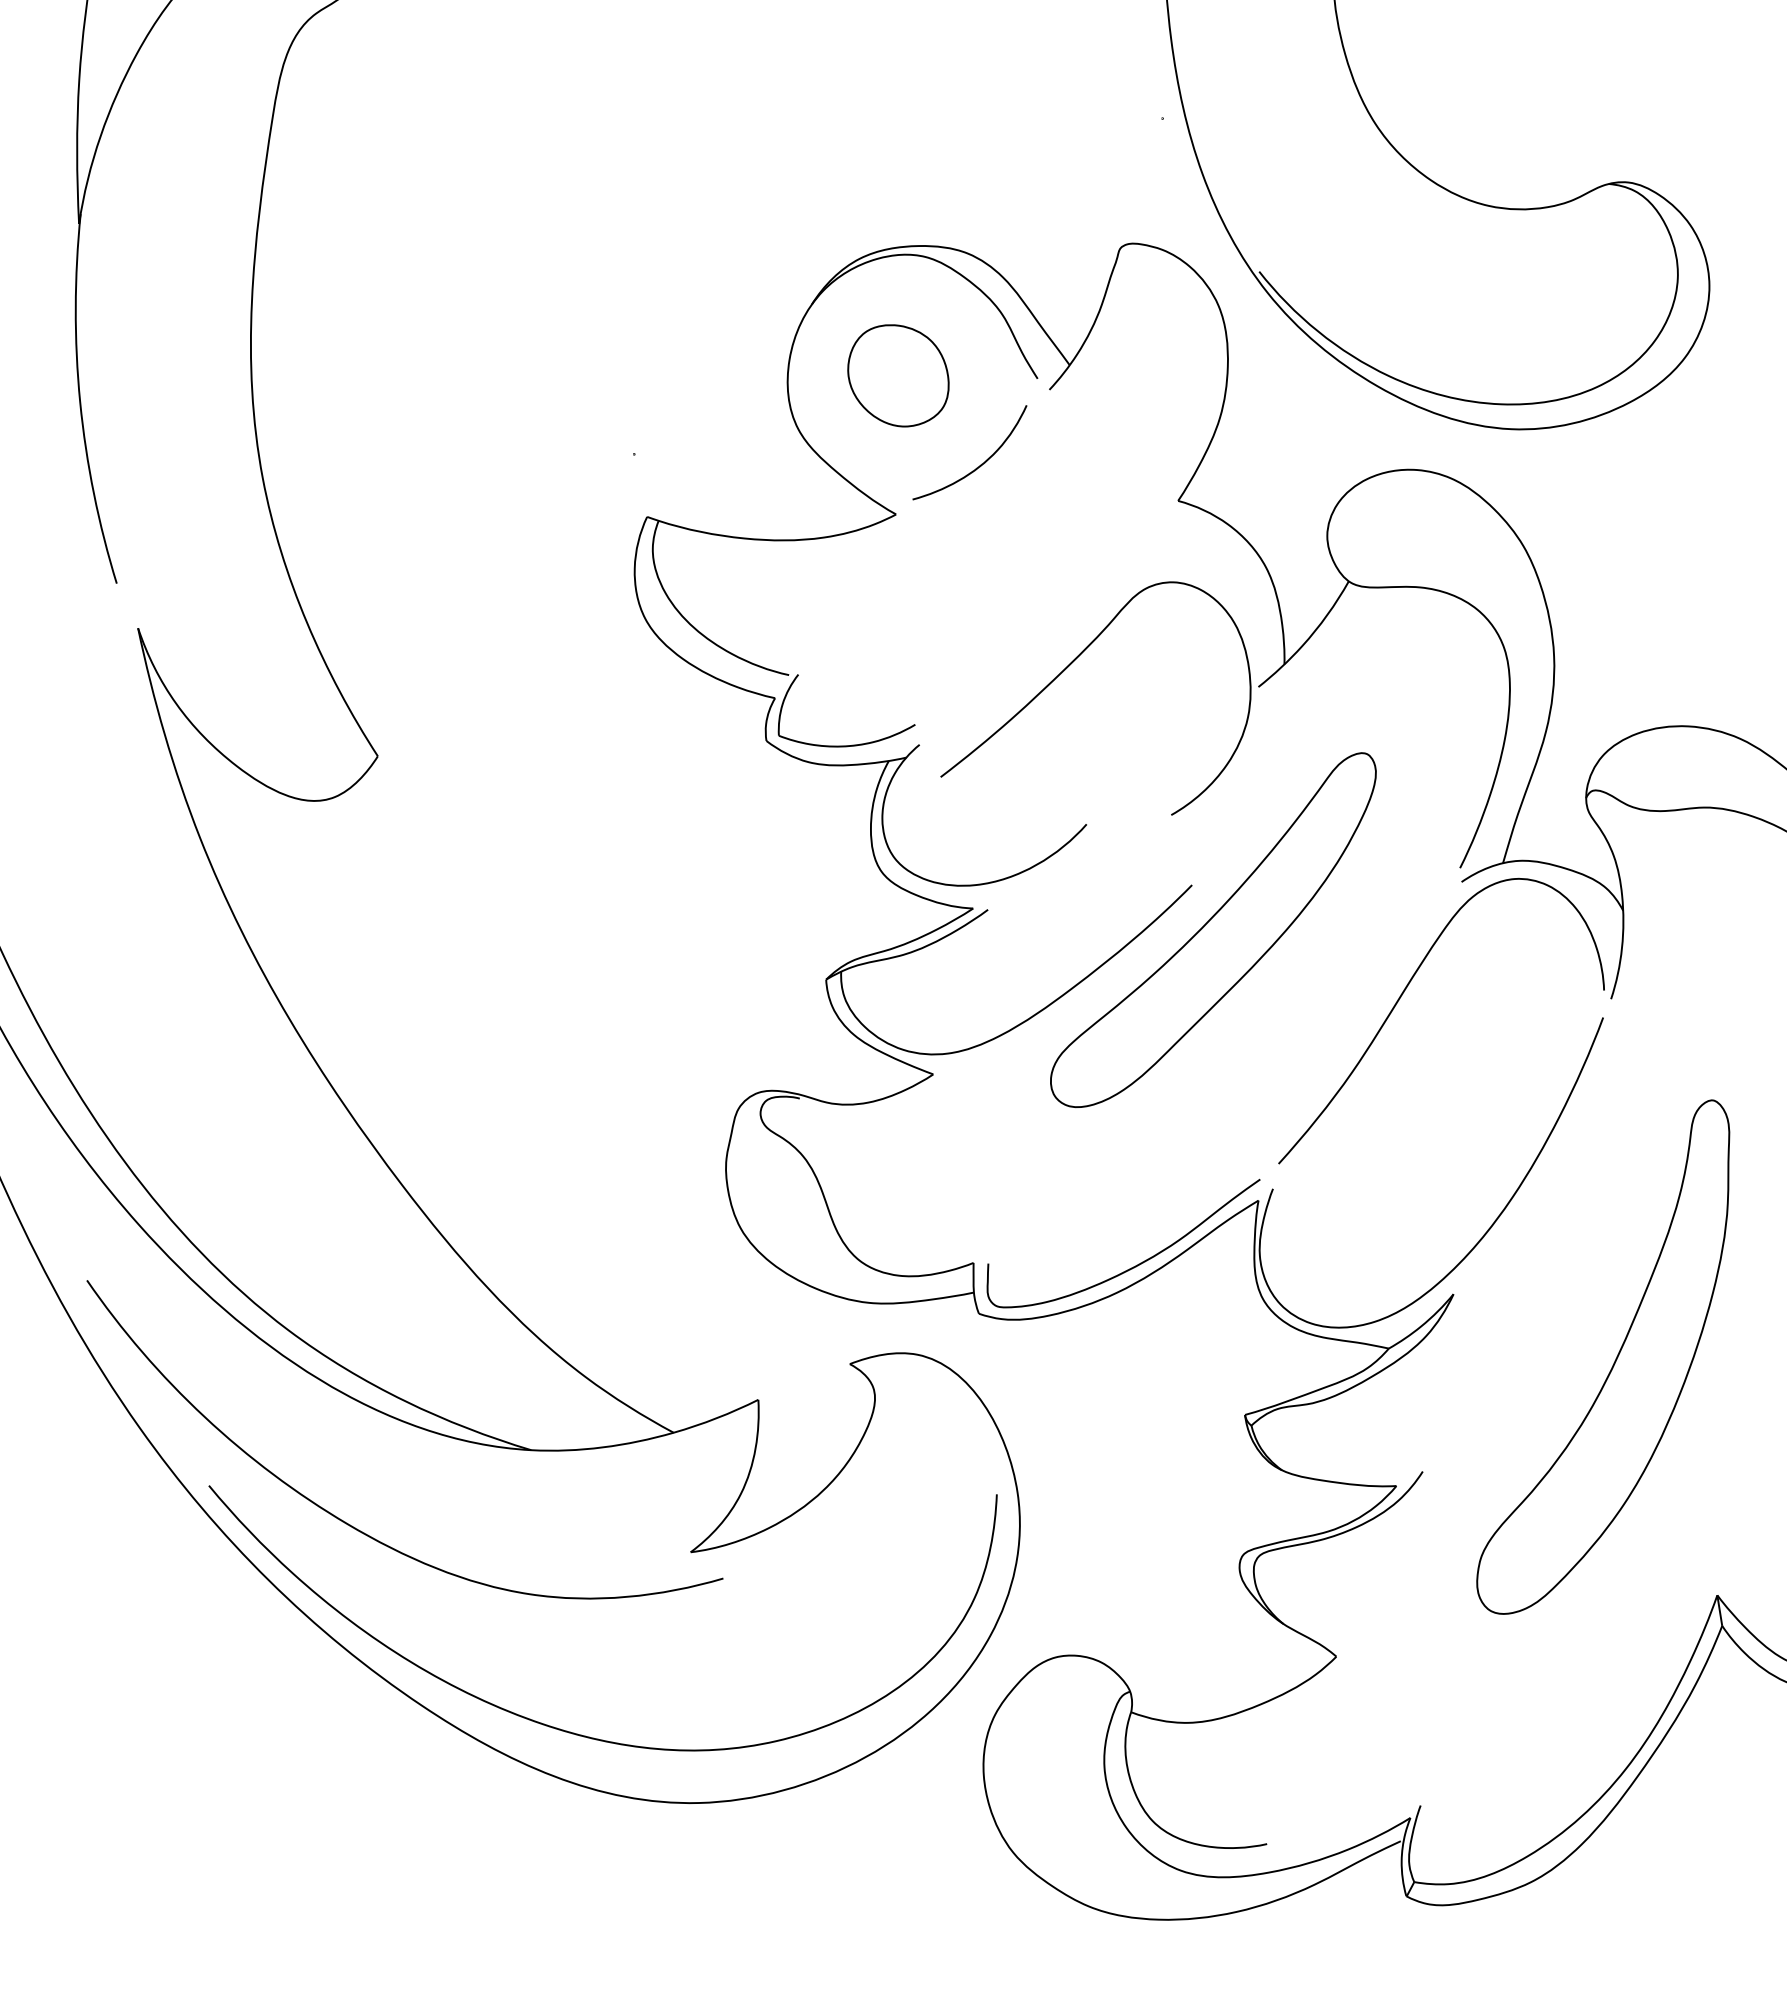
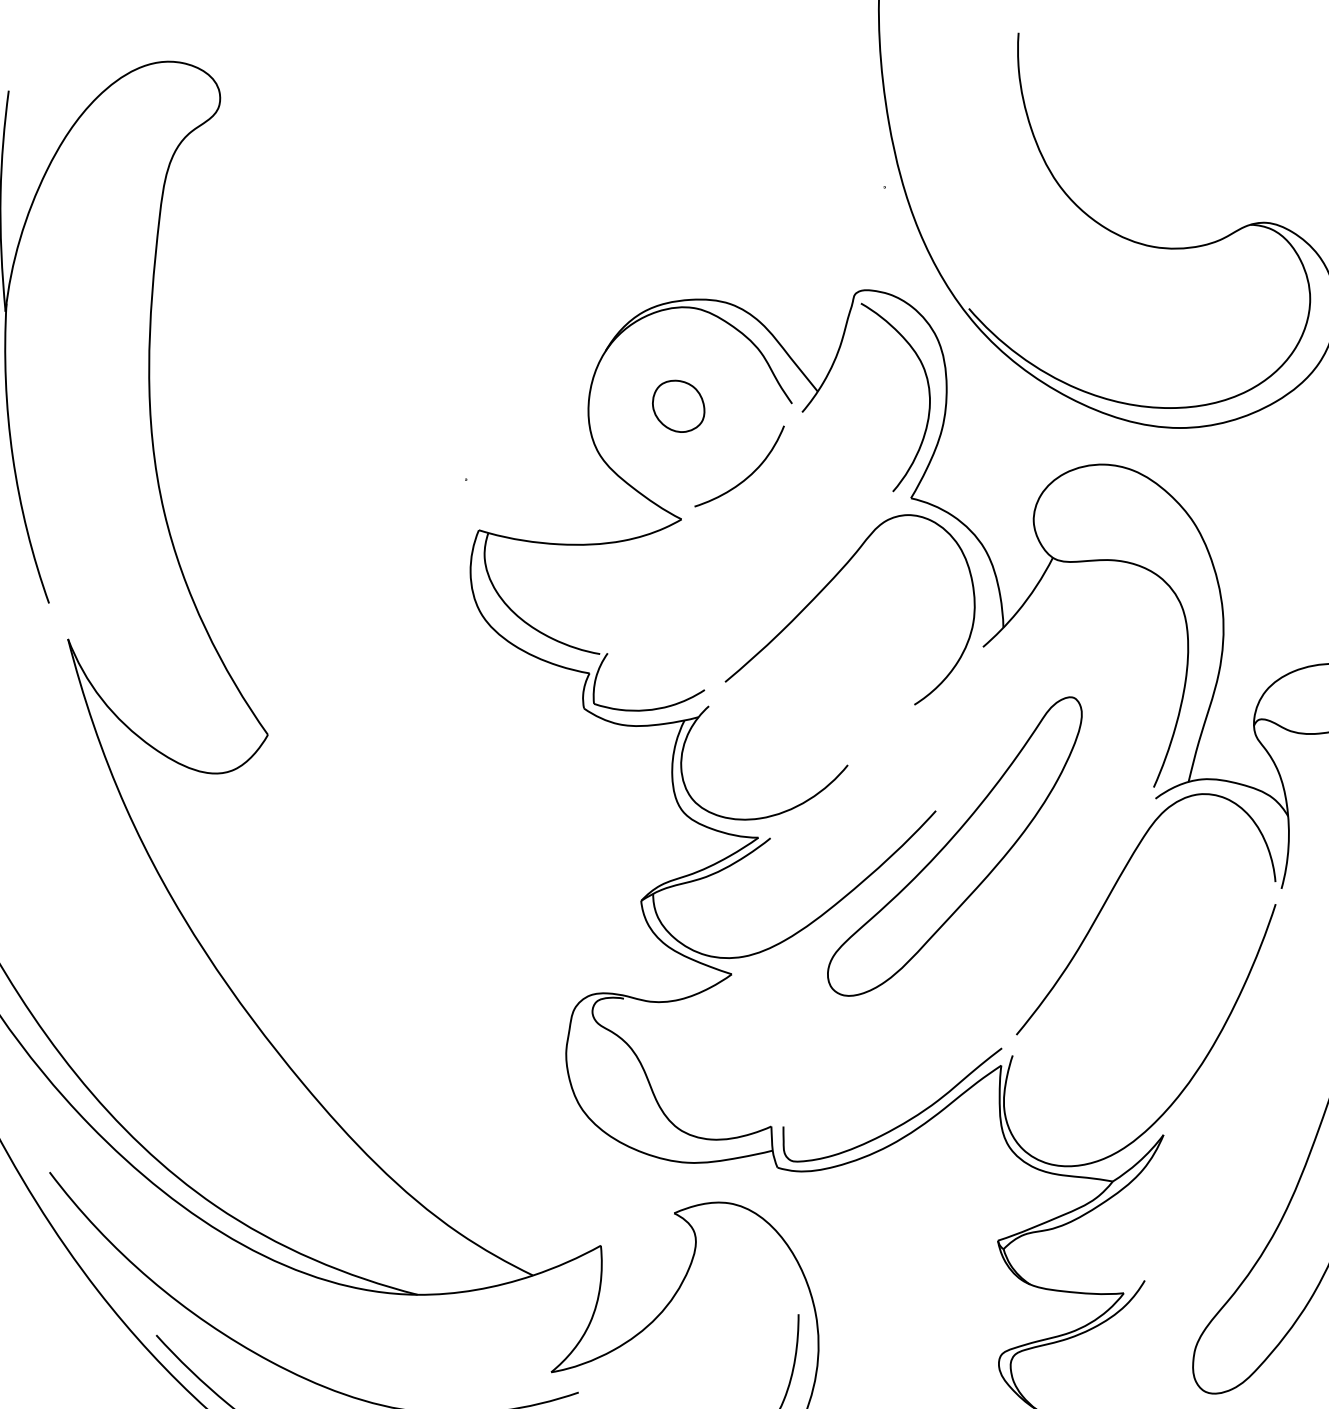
part: (898, 375) -> (678, 406), size x0.62
curve: (1205, 375) -> (928, 395), added
curve: (1066, 669) -> (823, 589), moved

